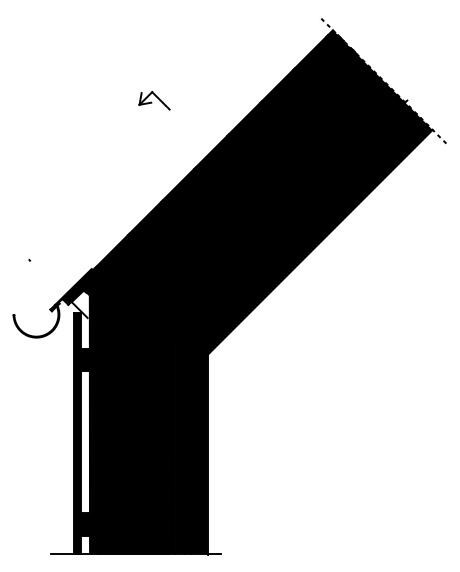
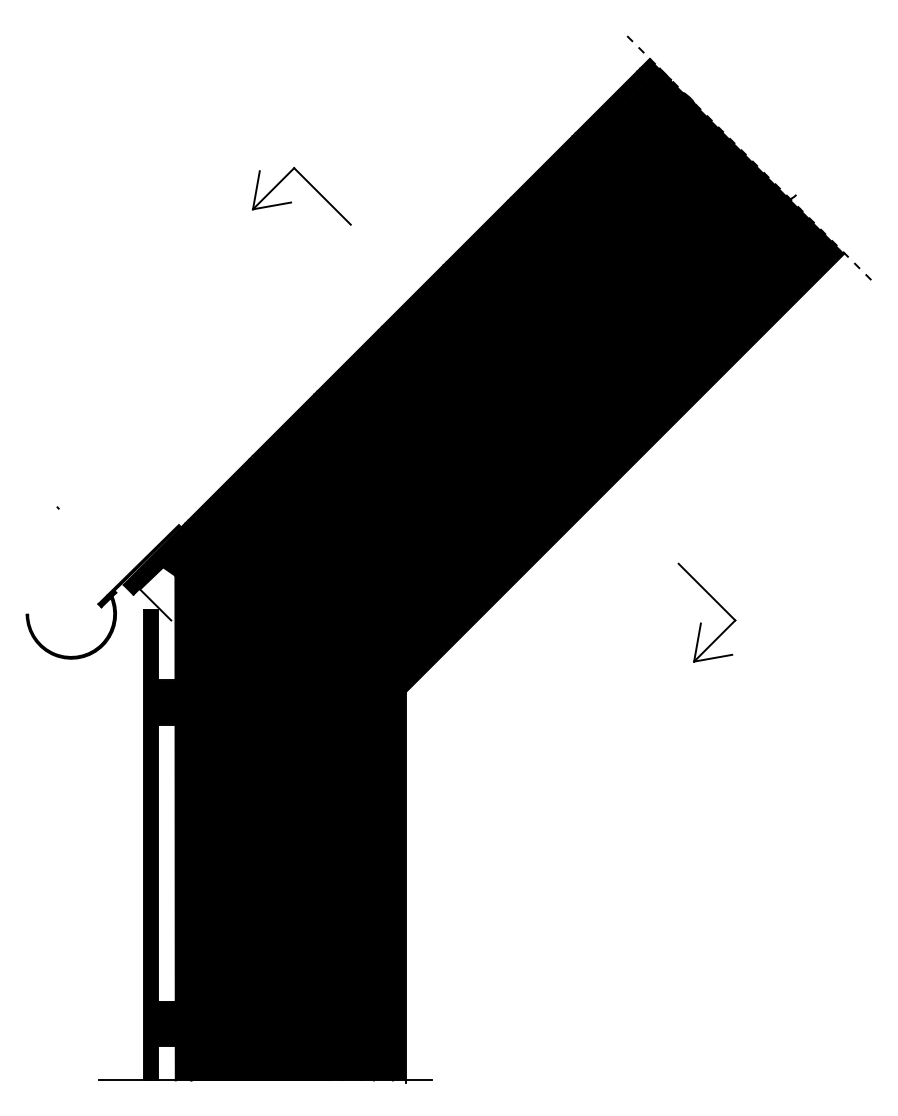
part: (154, 100) -> (301, 195), size x1.67
part: (361, 313) -> (705, 611), added

